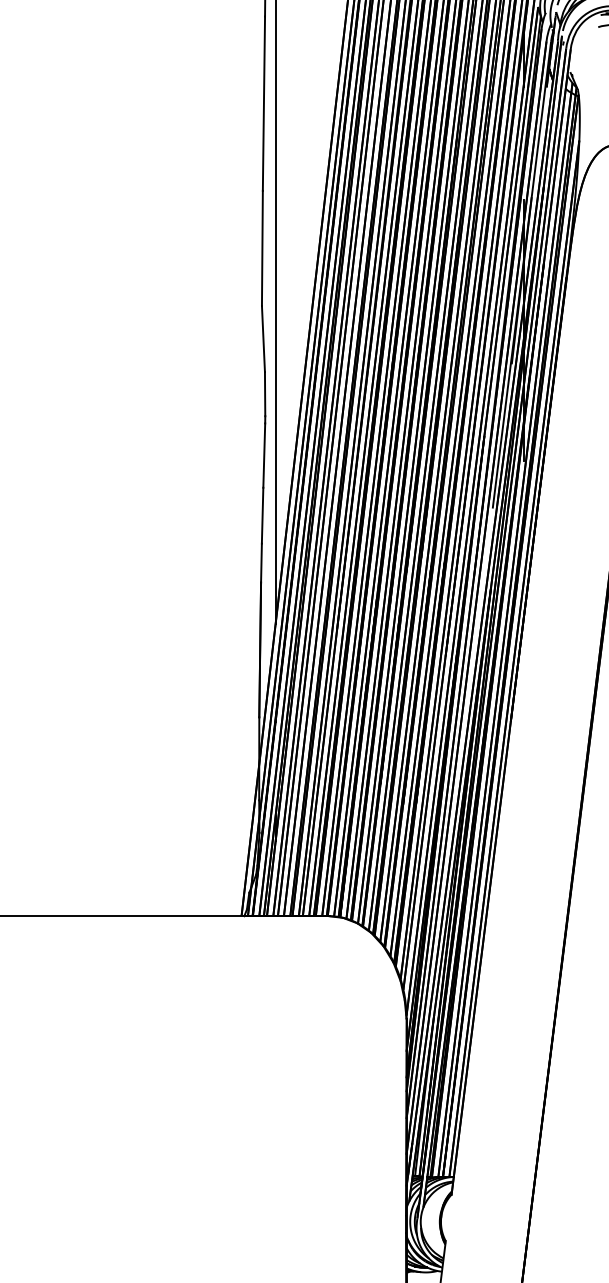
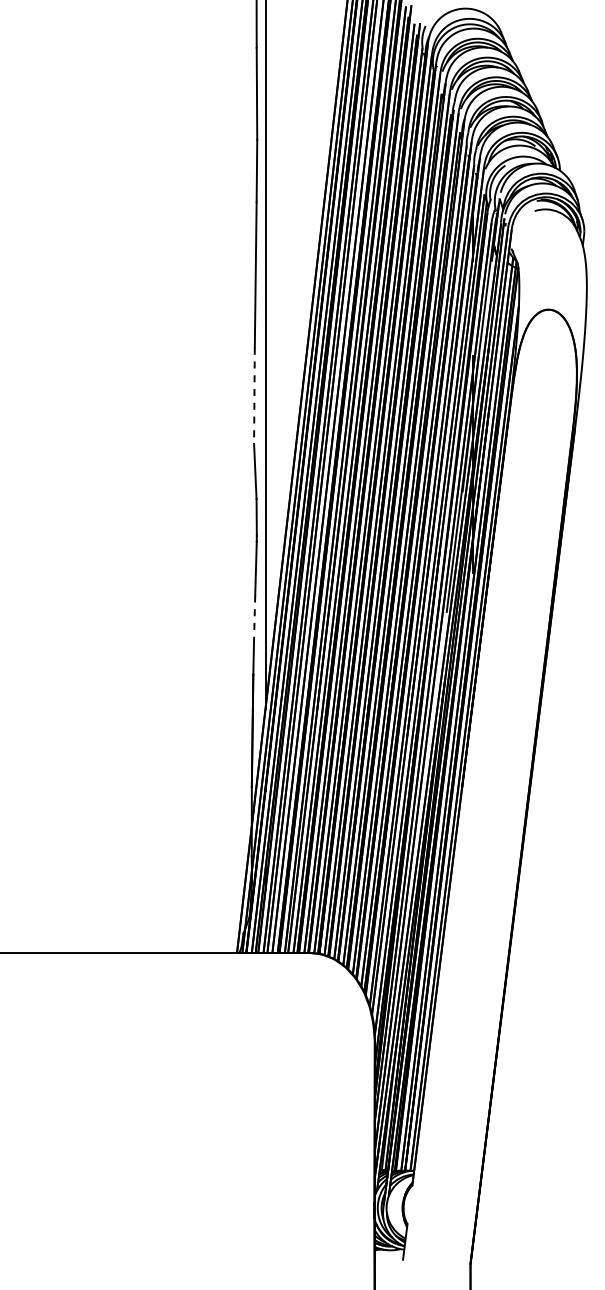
line: (262, 249) -> (254, 396), solid -> dashed
line: (262, 516) -> (254, 619), solid -> dashed

